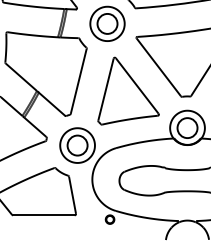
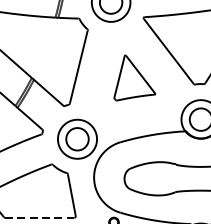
part: (128, 90) -> (134, 77), size x0.6
line: (43, 215) -> (39, 217), solid -> dashed

